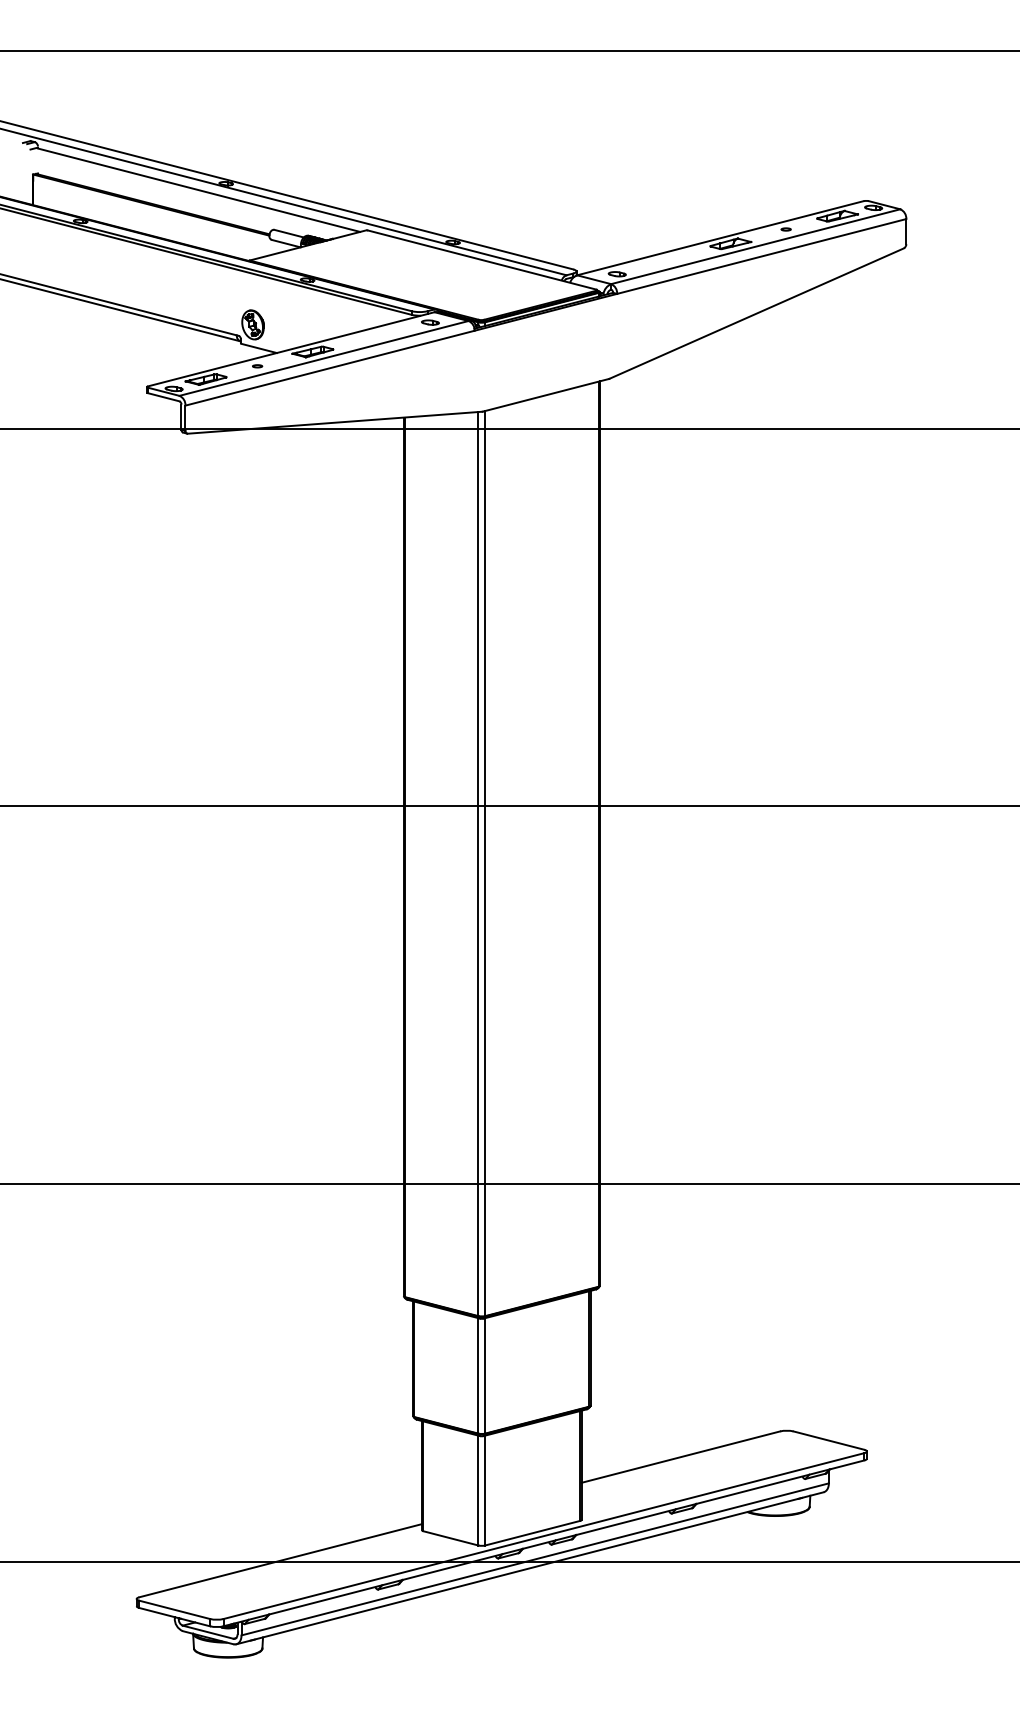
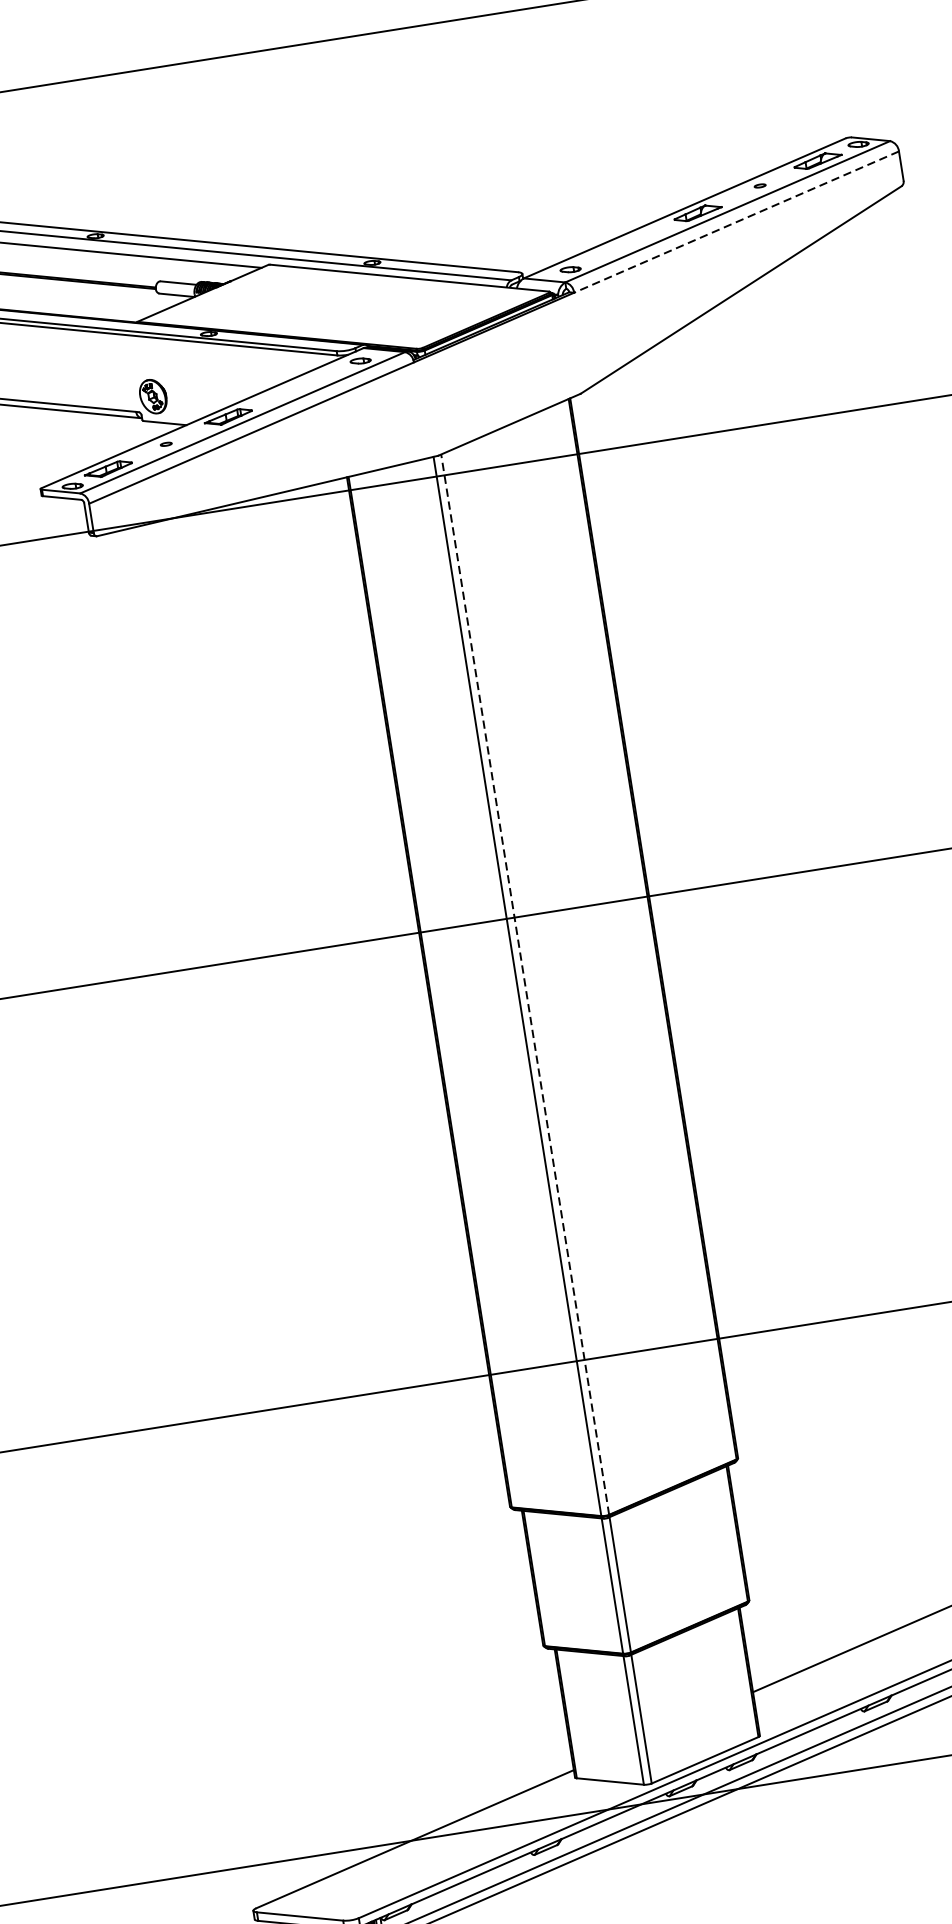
line: (761, 256) -> (736, 222), solid -> dashed
line: (485, 863) -> (525, 984), solid -> dashed

